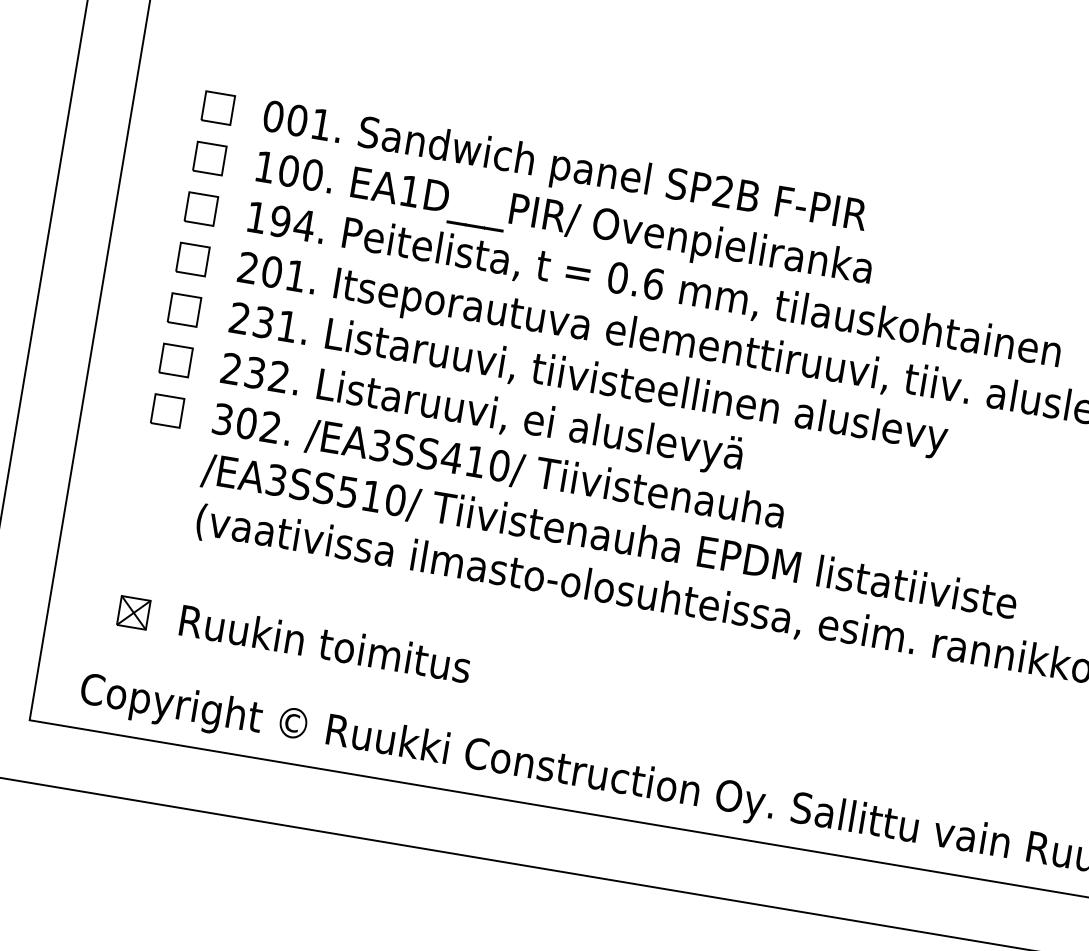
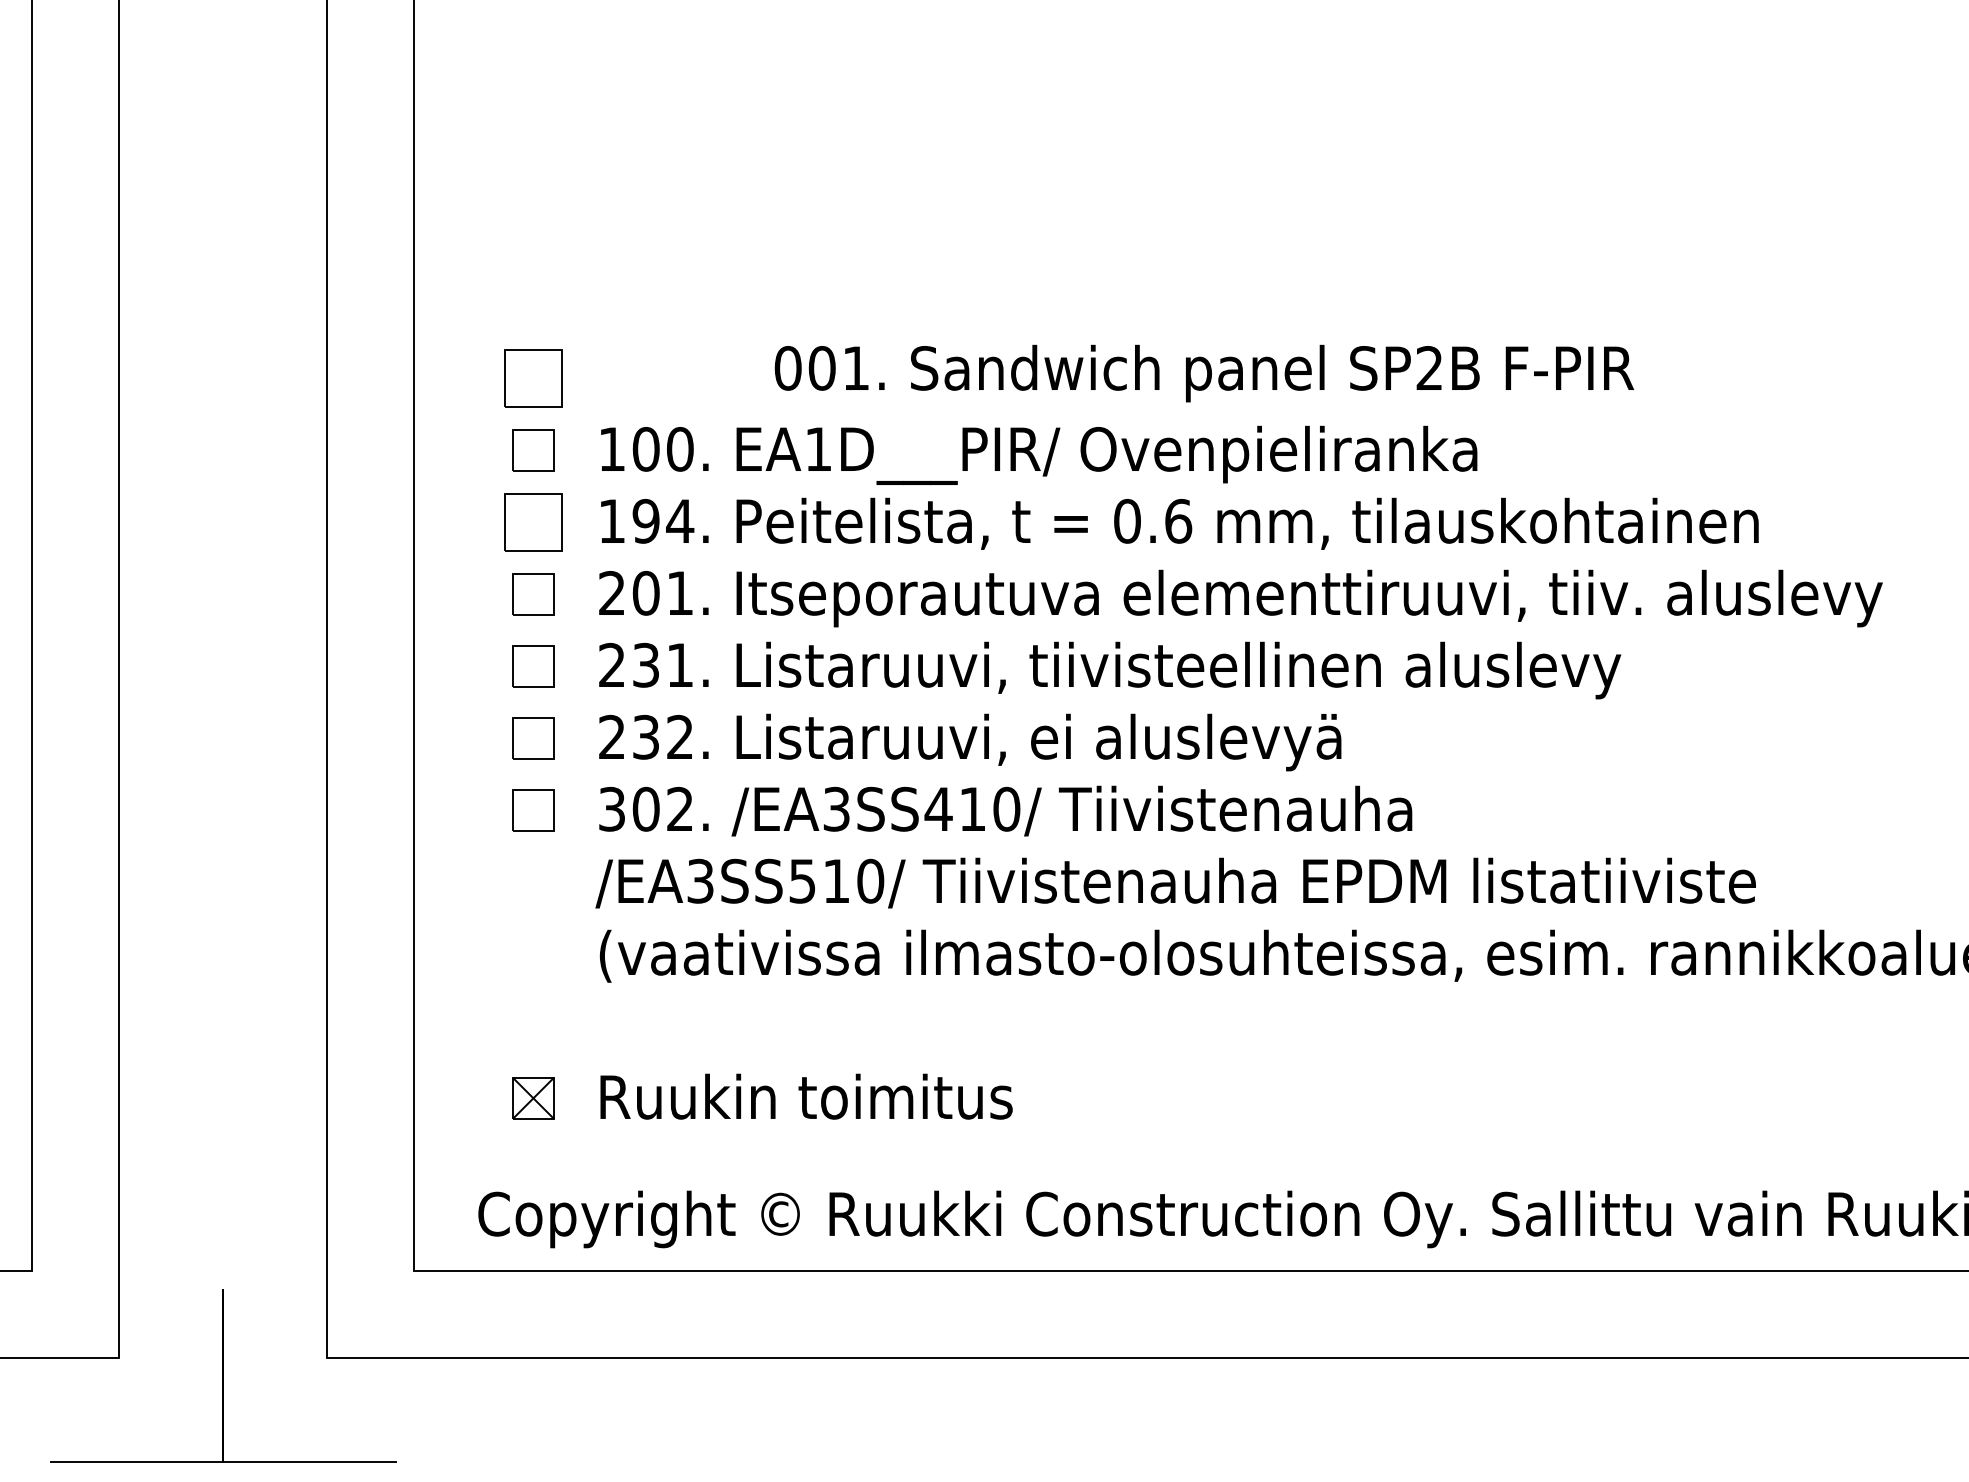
part: (218, 108) -> (533, 378), size x1.4
text: (564, 169) -> (1204, 373), moved
part: (201, 209) -> (533, 522), size x1.4

